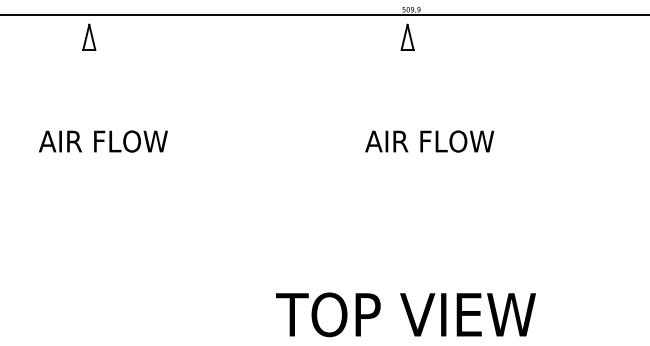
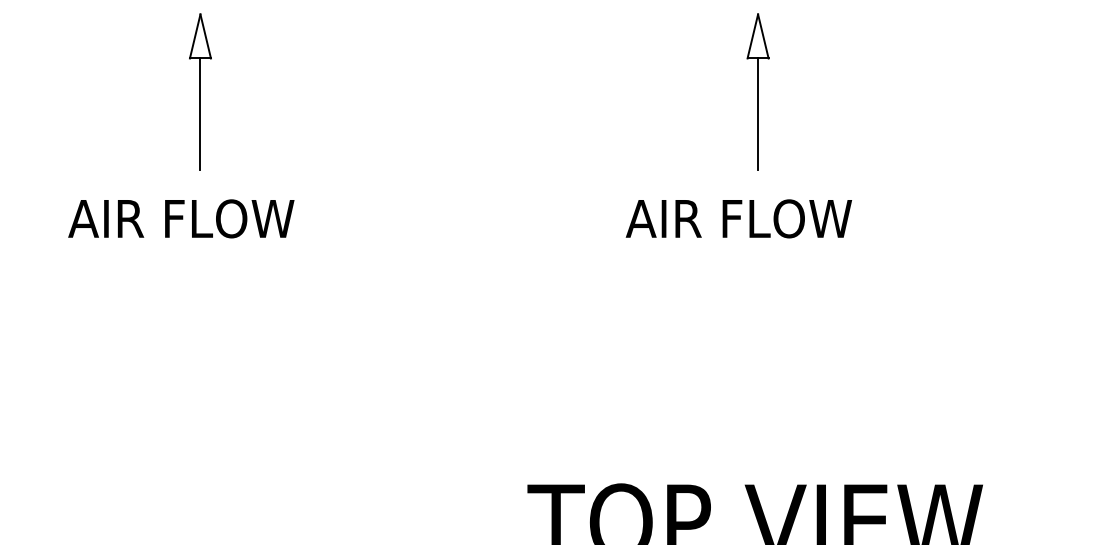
line: (89, 81) -> (200, 113), added
line: (407, 81) -> (757, 113), added
text: (103, 141) -> (181, 218), moved
text: (429, 141) -> (738, 218), moved

